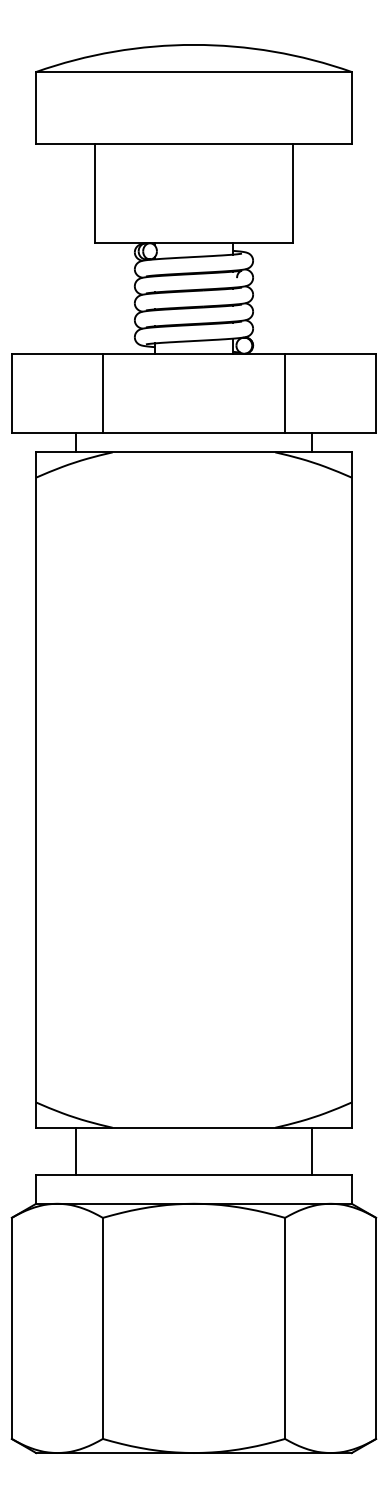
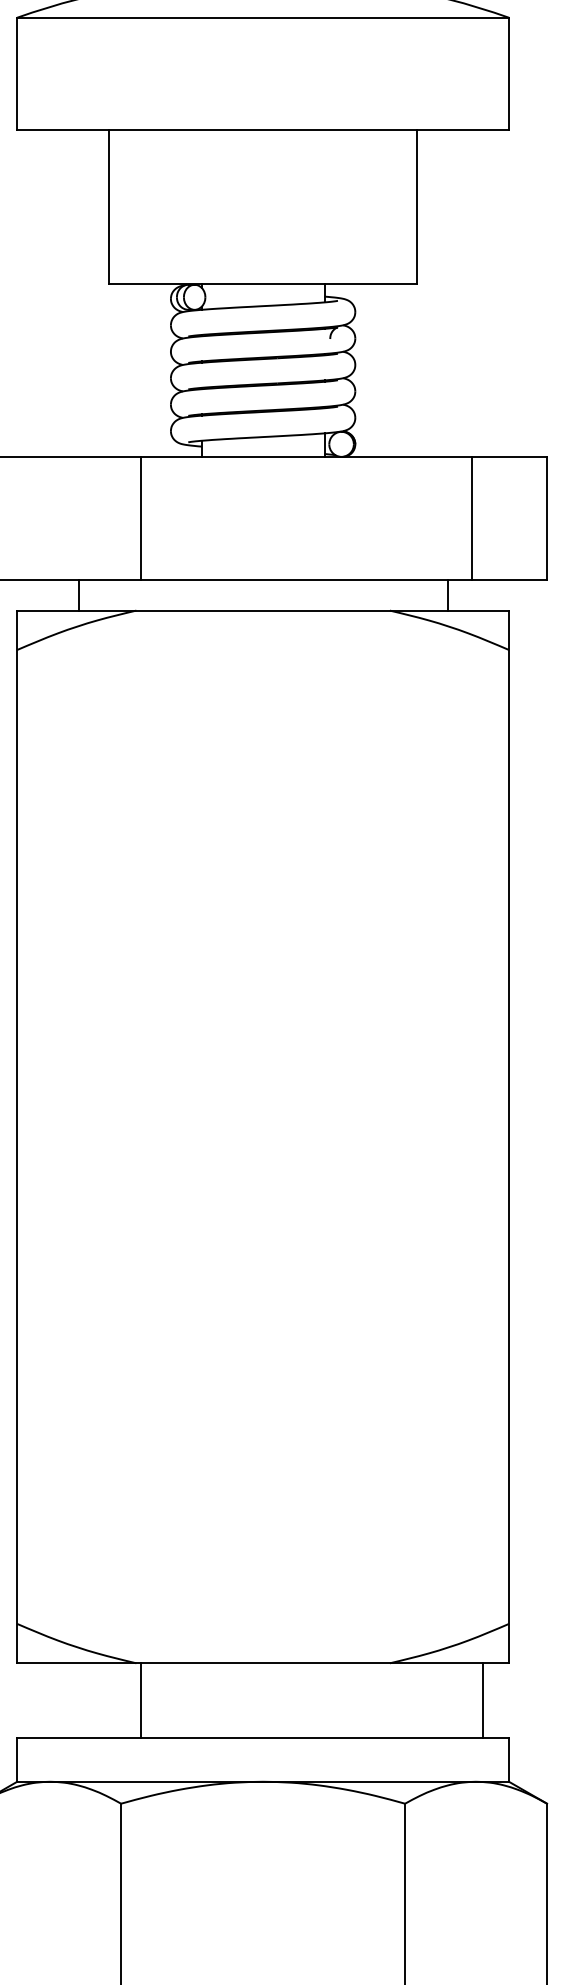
line: (102, 392) -> (140, 517), moved
line: (285, 392) -> (472, 517), moved
line: (75, 1151) -> (140, 1700), moved
line: (312, 1151) -> (483, 1700), moved

